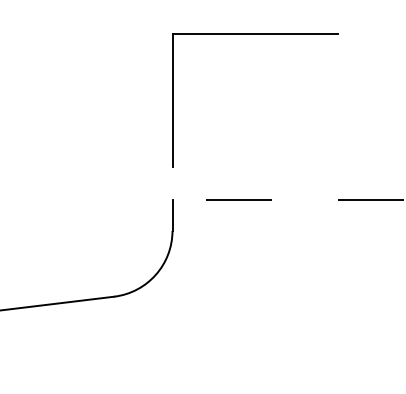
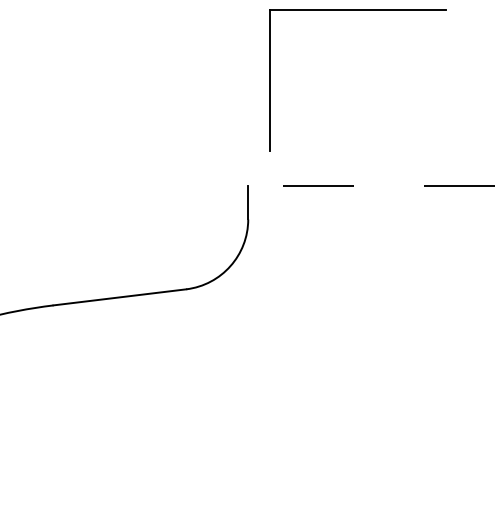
part: (254, 34) -> (357, 10), moved

